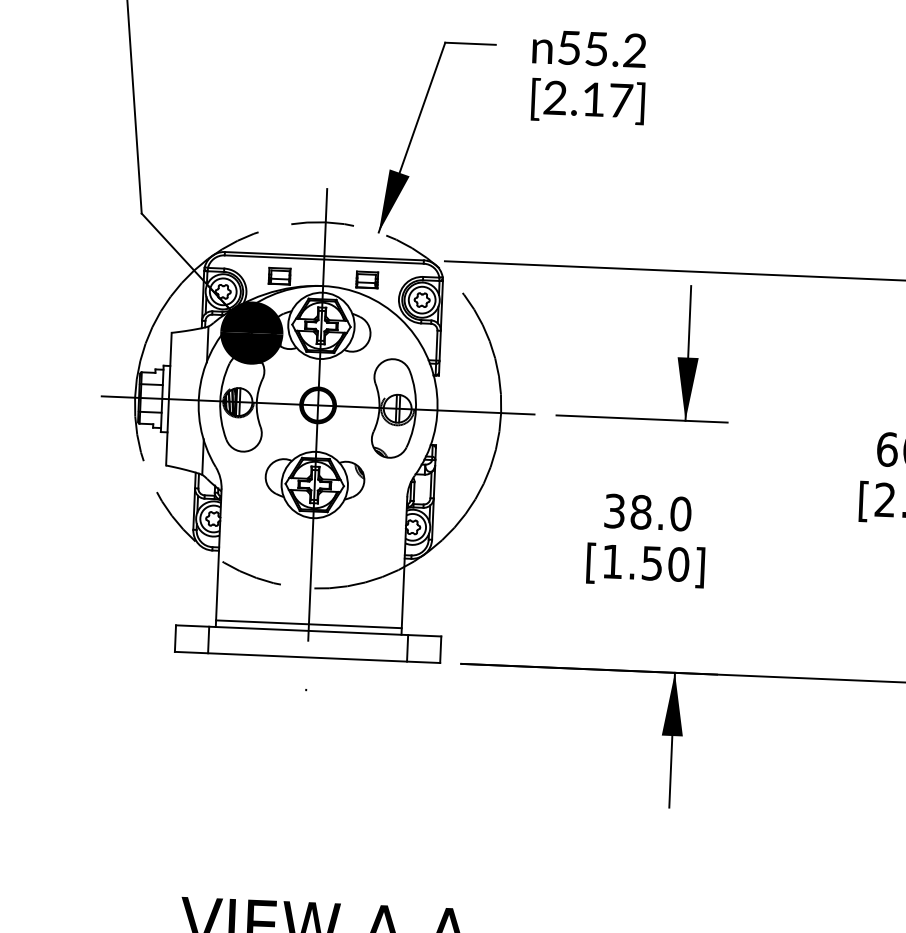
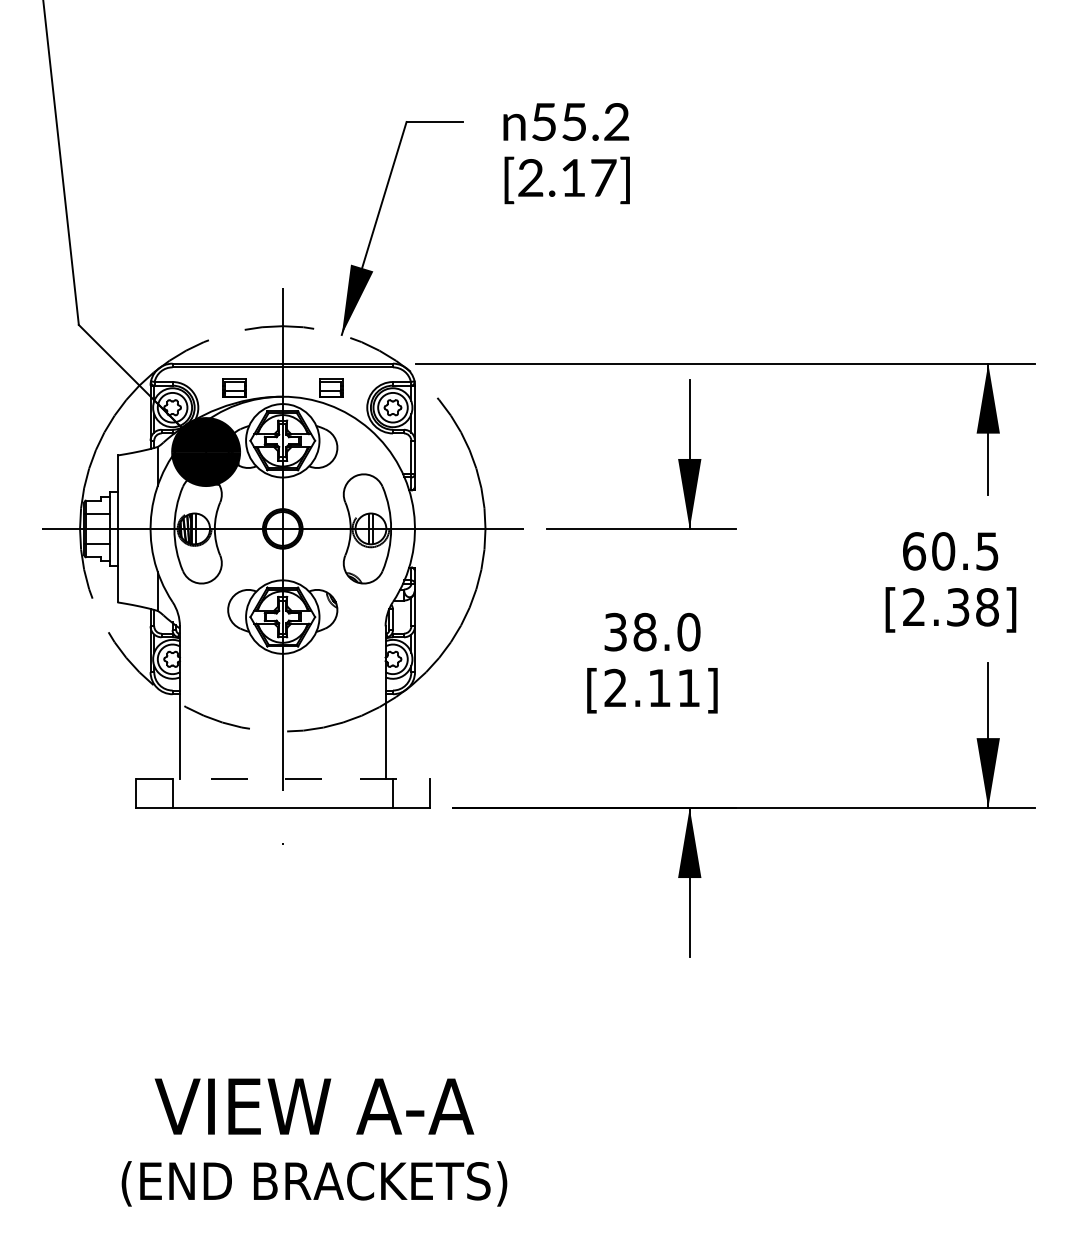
text: (645, 562) -> (652, 687), [1.50] -> [2.11]
line: (308, 624) -> (282, 771), removed
line: (308, 630) -> (282, 778), solid -> dashed

